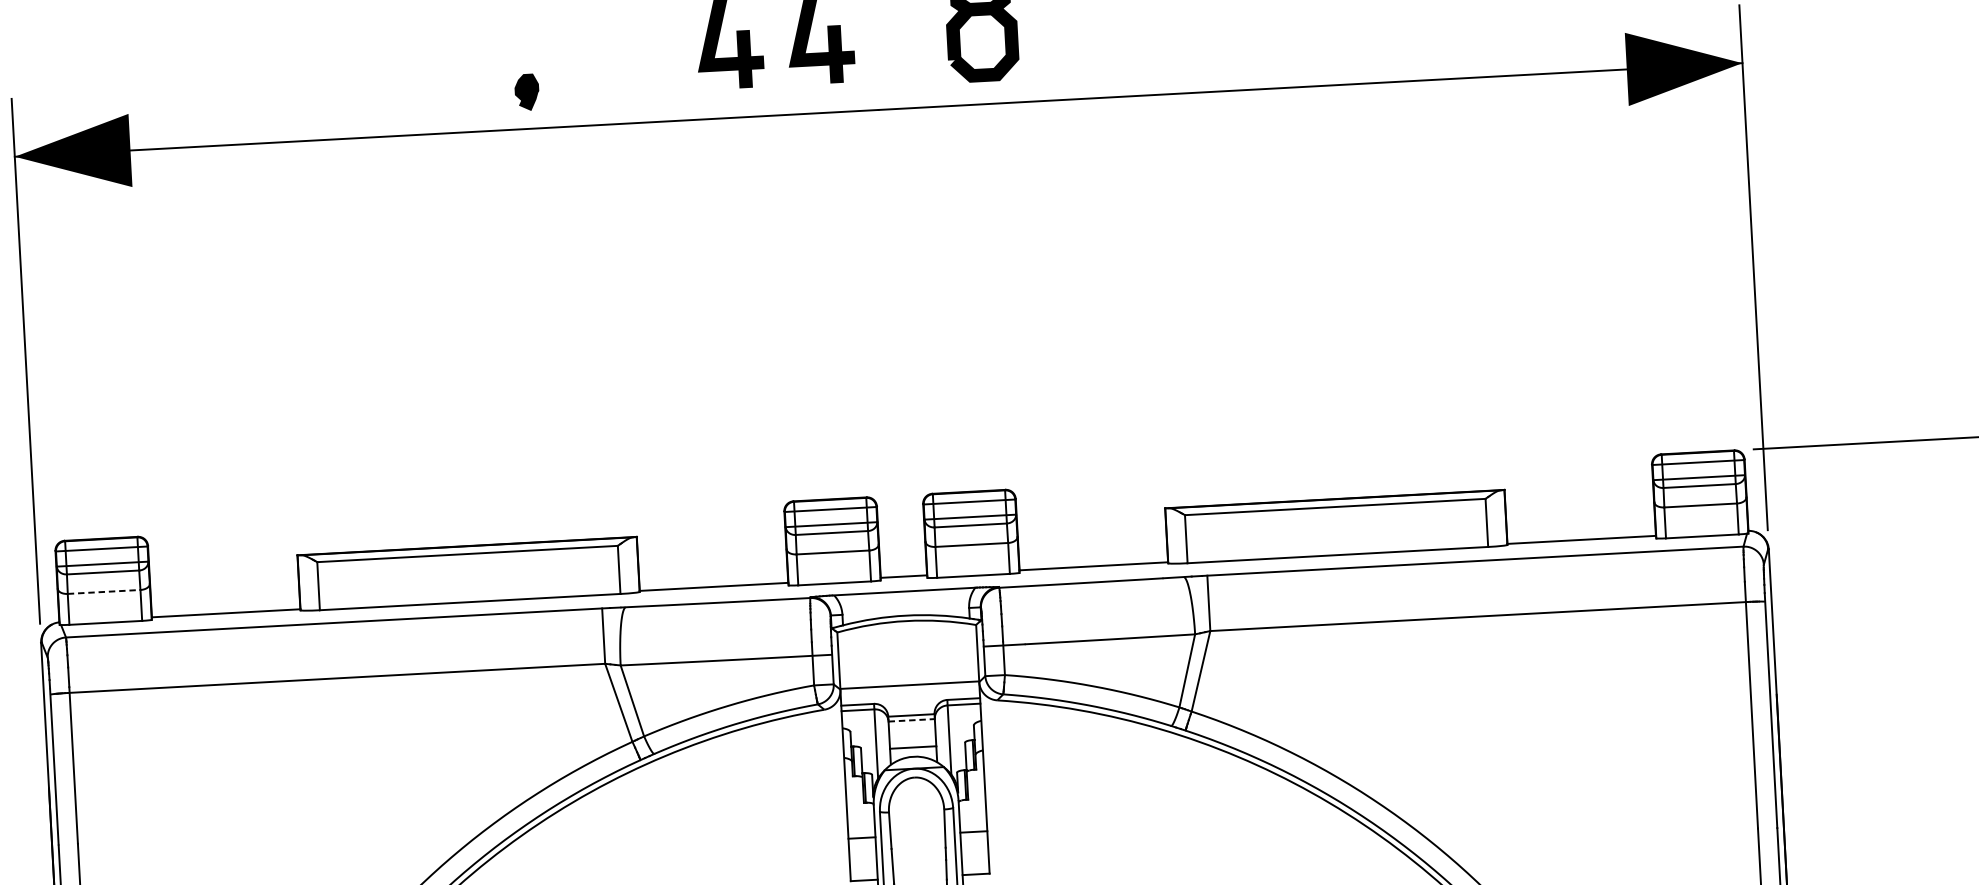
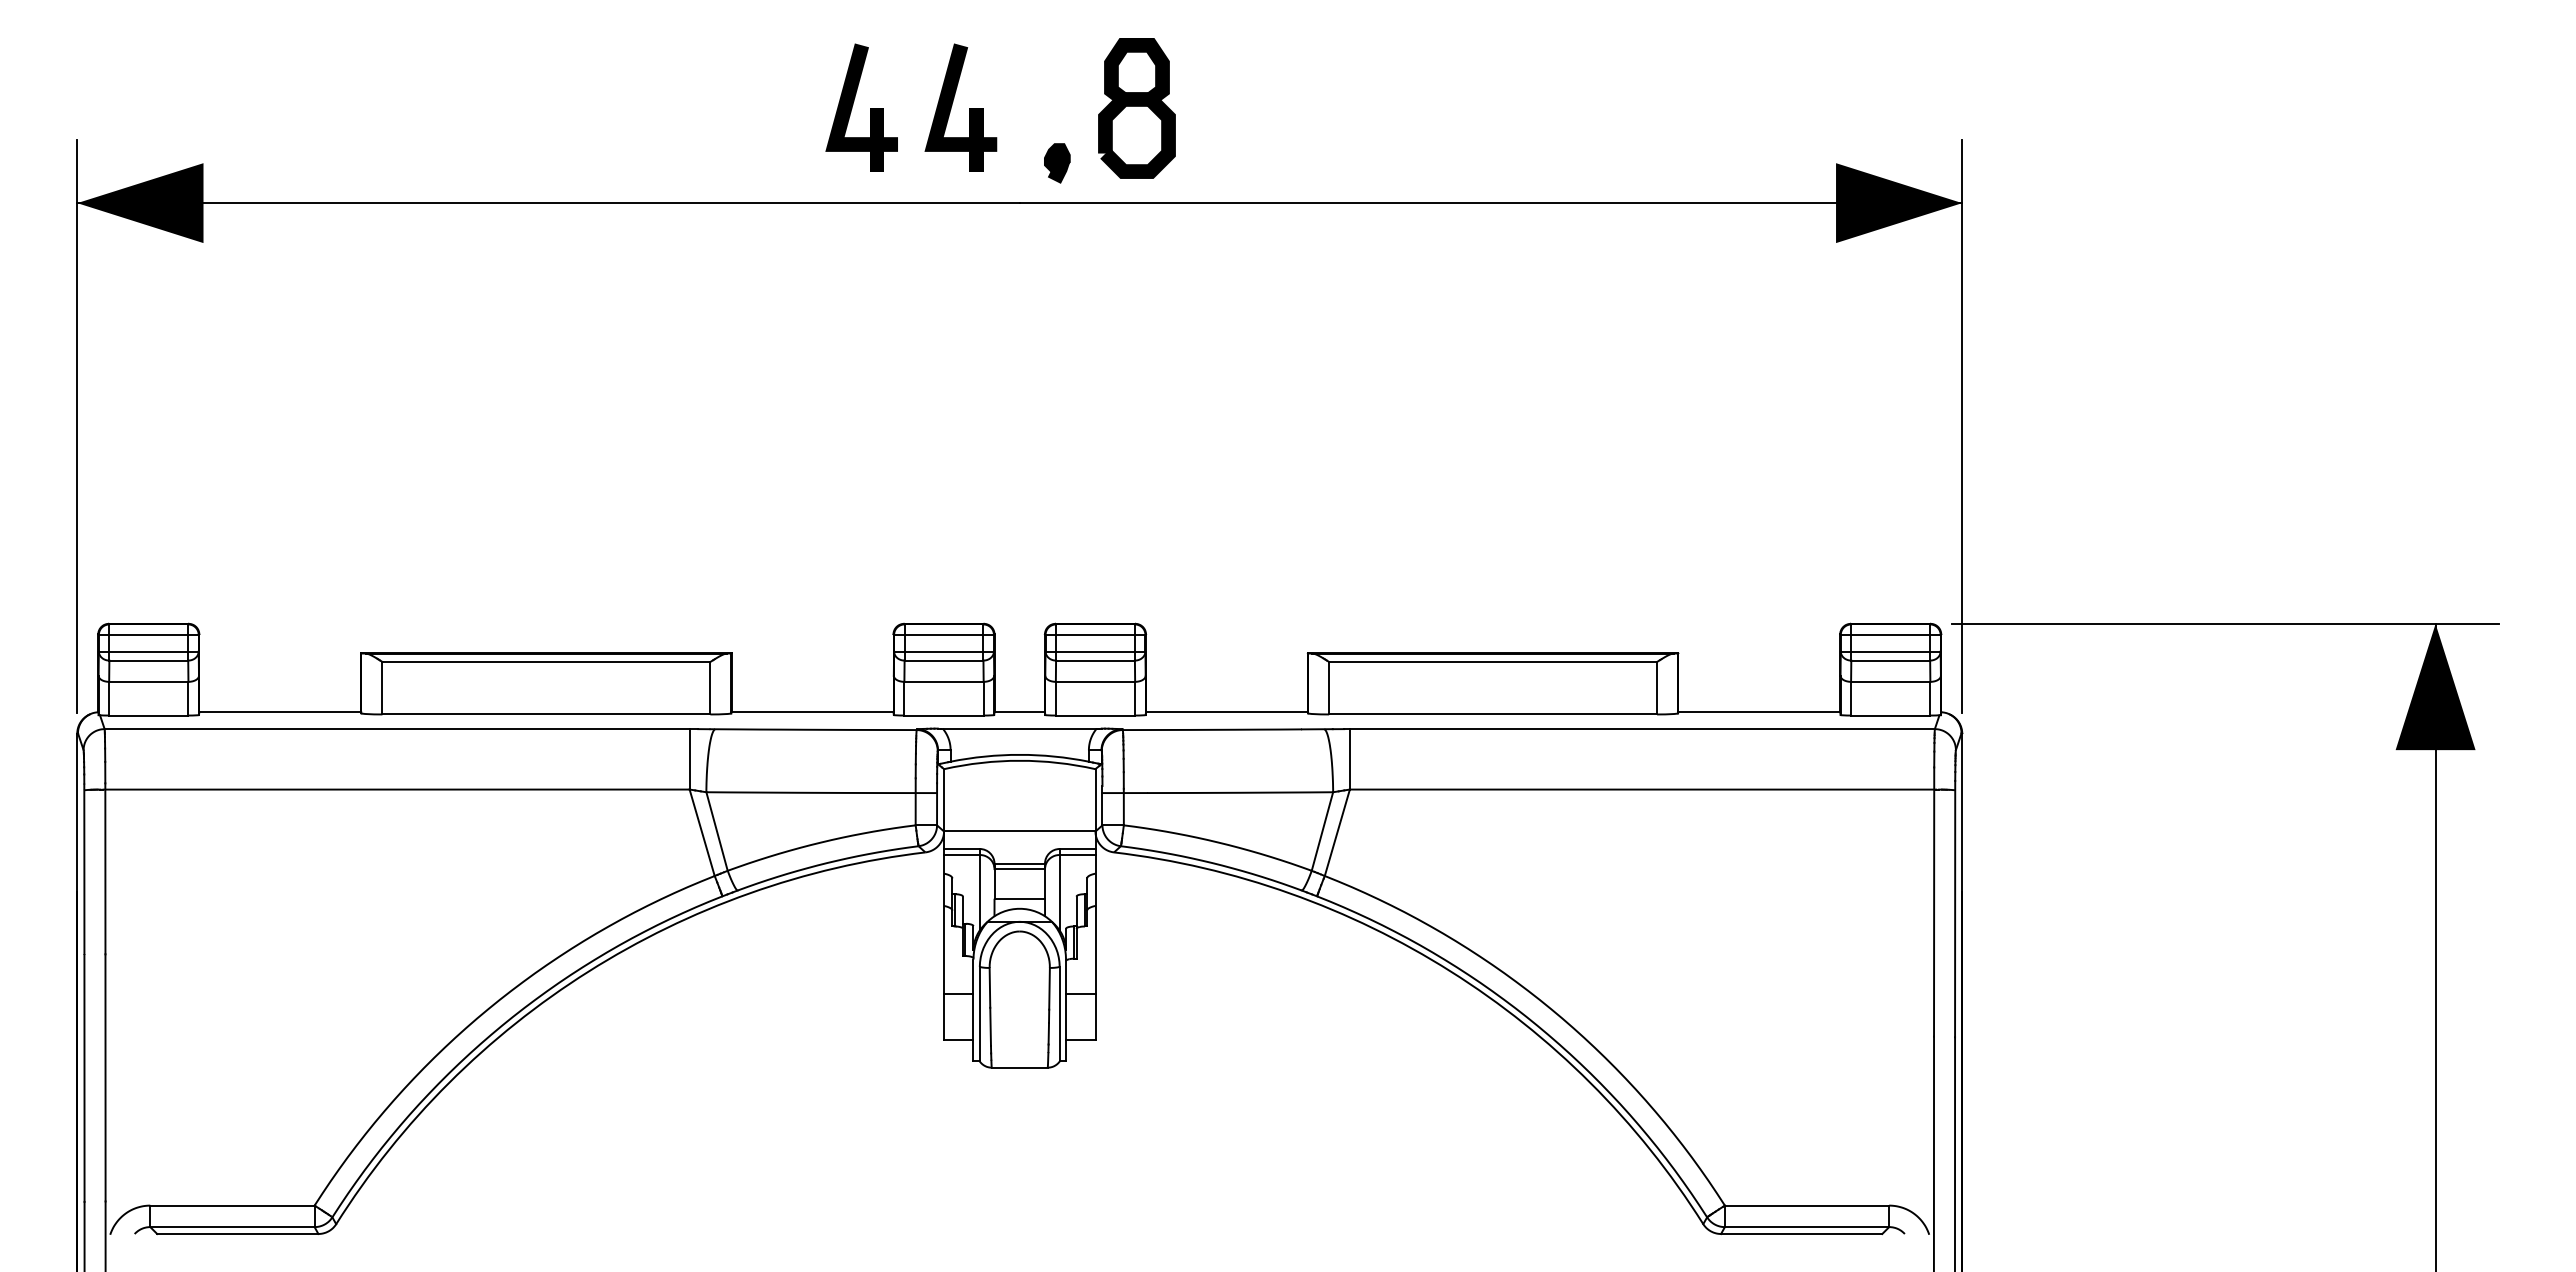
part: (527, 92) -> (1057, 163), moved
line: (103, 591) -> (148, 681), dashed -> solid
line: (912, 720) -> (1020, 869), dashed -> solid

